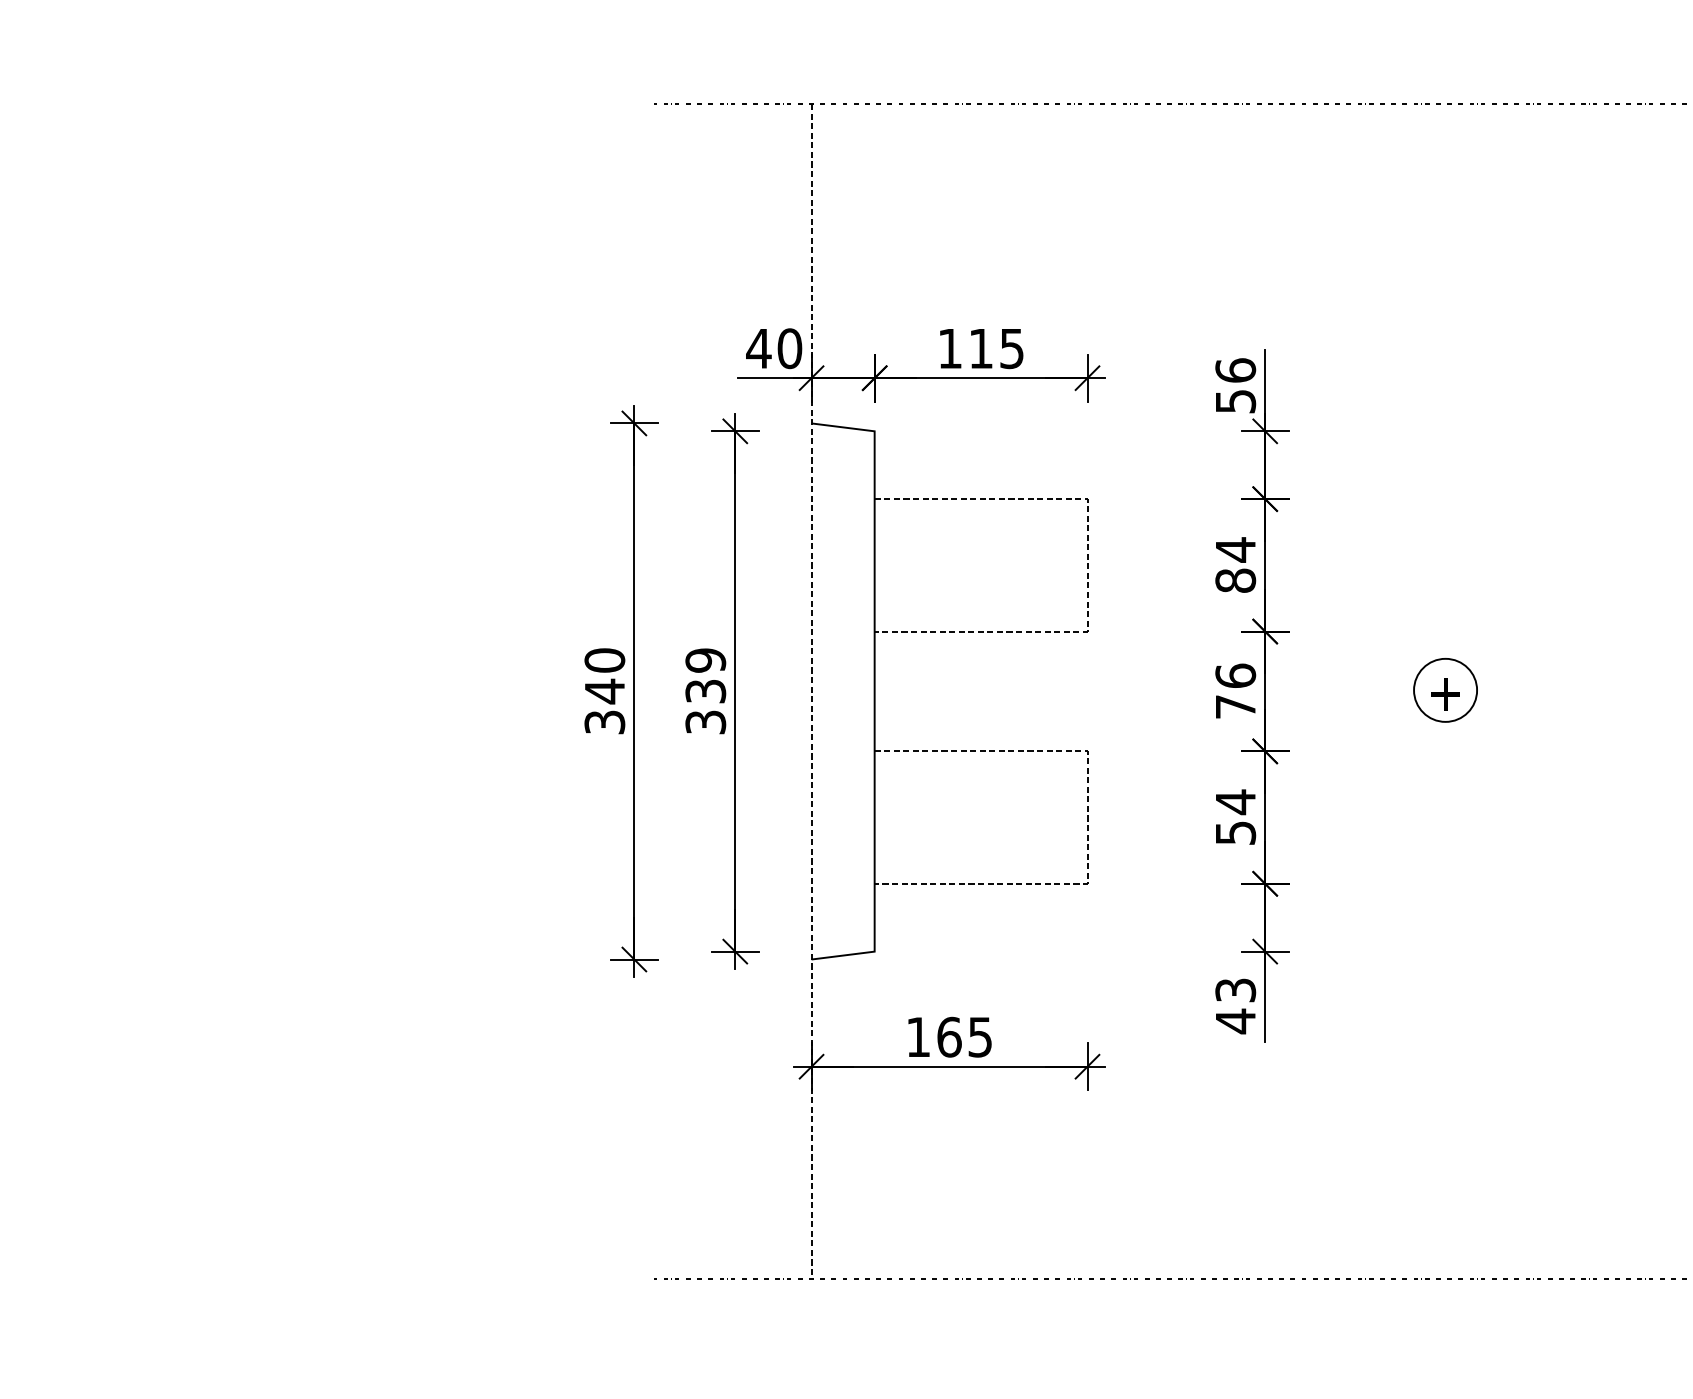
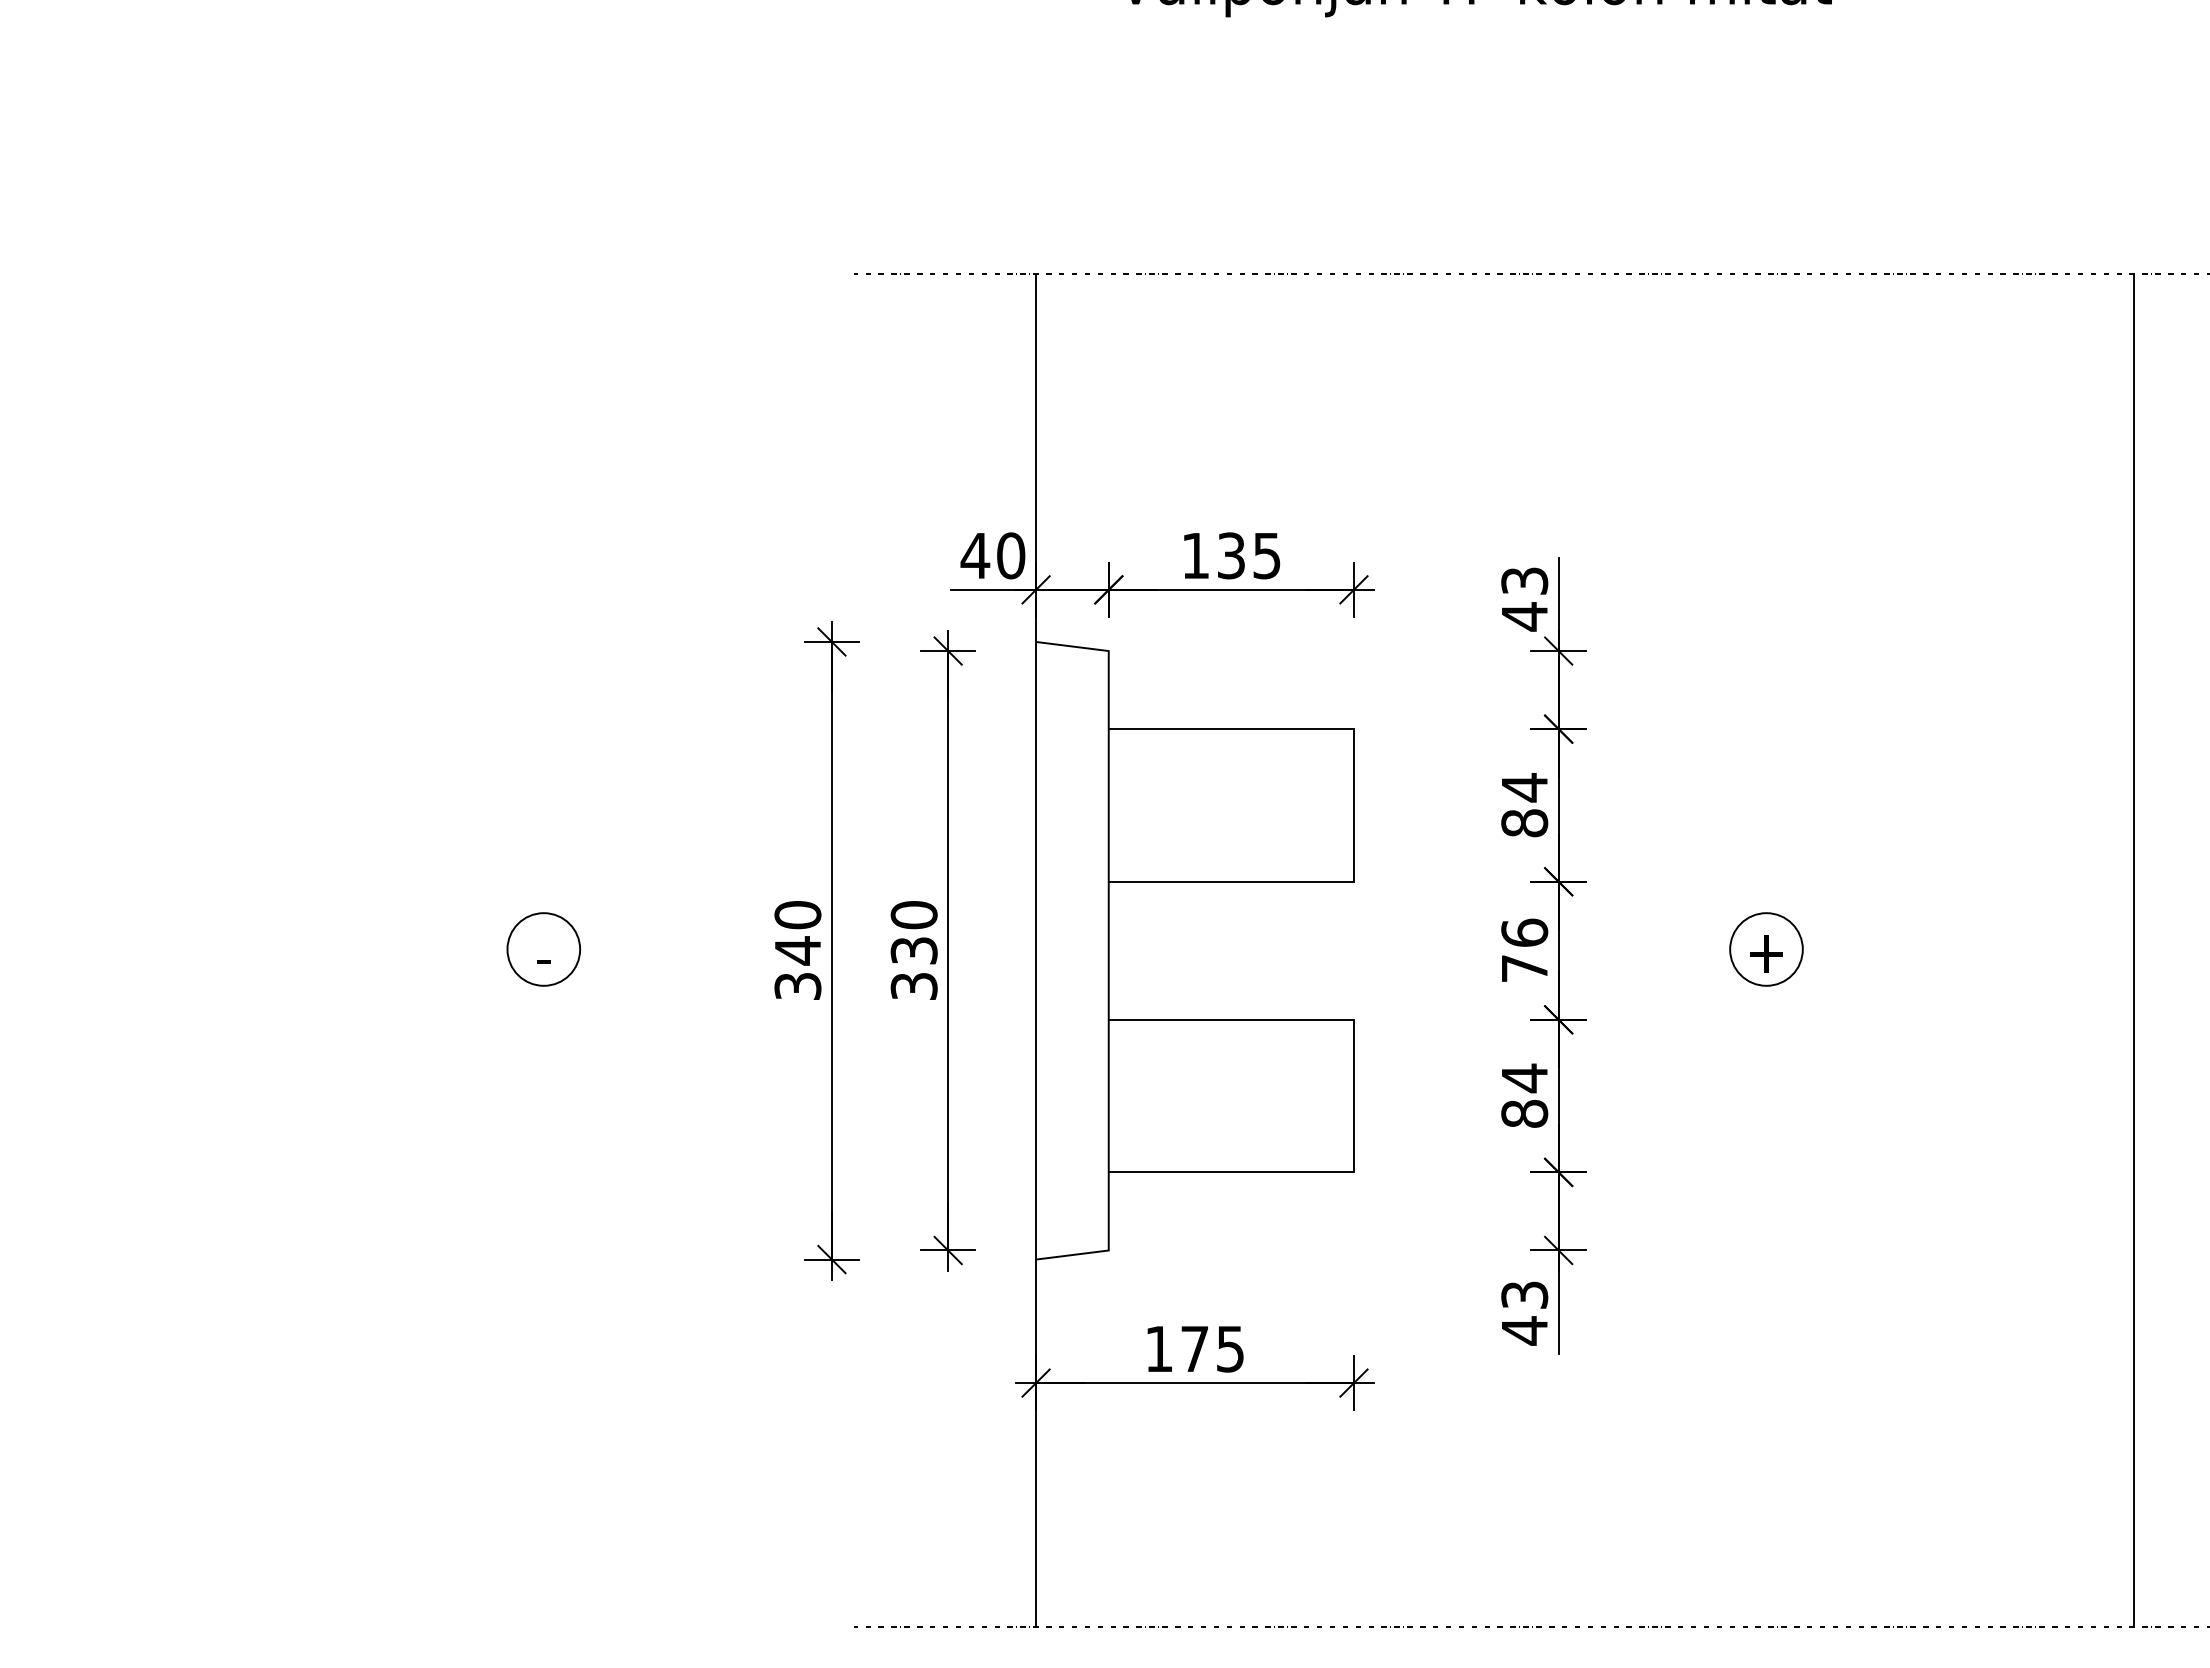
text: (981, 348) -> (1231, 555), 115 -> 135
text: (1235, 385) -> (1524, 598), 56 -> 43
line: (1087, 565) -> (1353, 805), dashed -> solid
text: (705, 660) -> (913, 915), 339 -> 330
part: (384, 690) -> (543, 949), added
line: (811, 691) -> (1036, 950), dashed -> solid
line: (1087, 817) -> (1353, 1096), dashed -> solid
text: (1235, 832) -> (1524, 1113), 54 -> 84
text: (949, 1036) -> (1195, 1348), 165 -> 175

